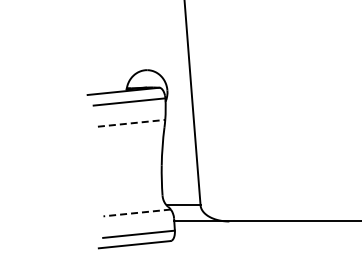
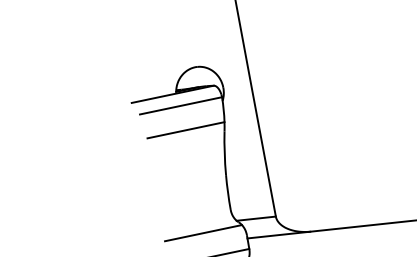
line: (131, 123) -> (185, 130), dashed -> solid
line: (137, 212) -> (203, 232), dashed -> solid

